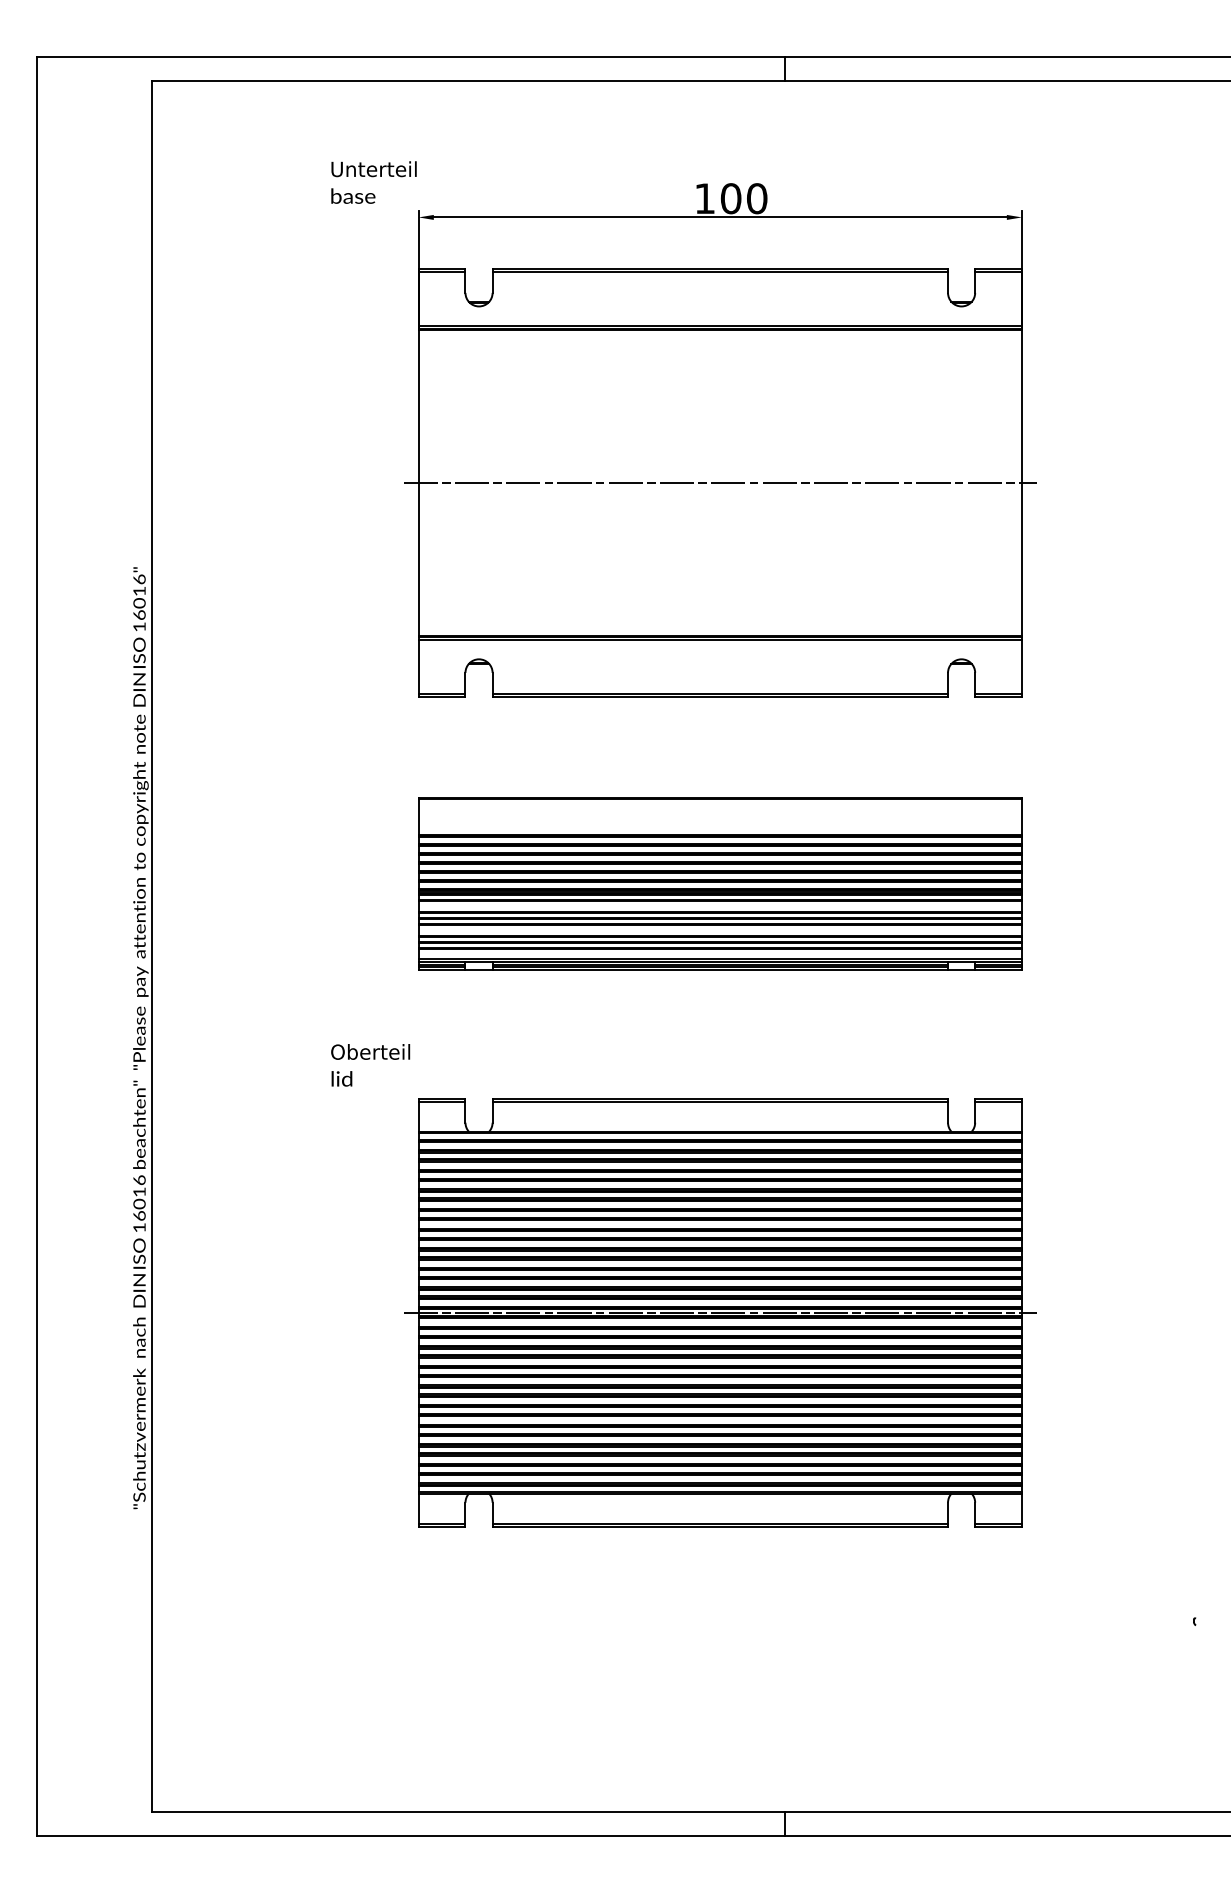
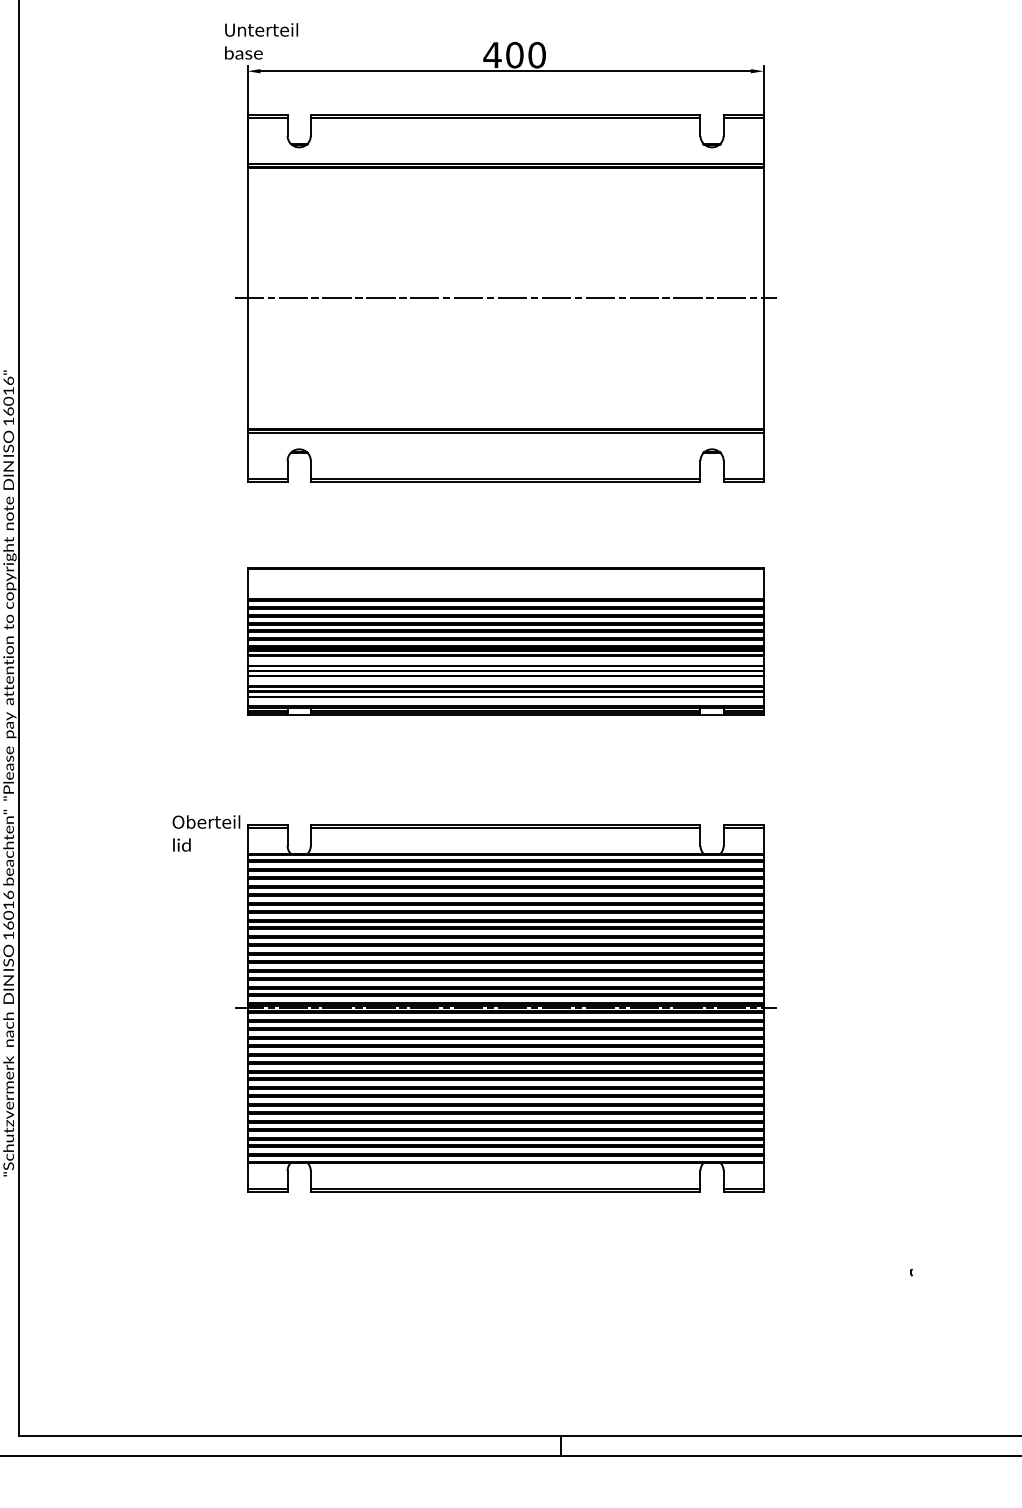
text: (373, 182) -> (261, 41), moved
text: (704, 198) -> (492, 55), 100 -> 400
text: (370, 1065) -> (206, 833), moved

